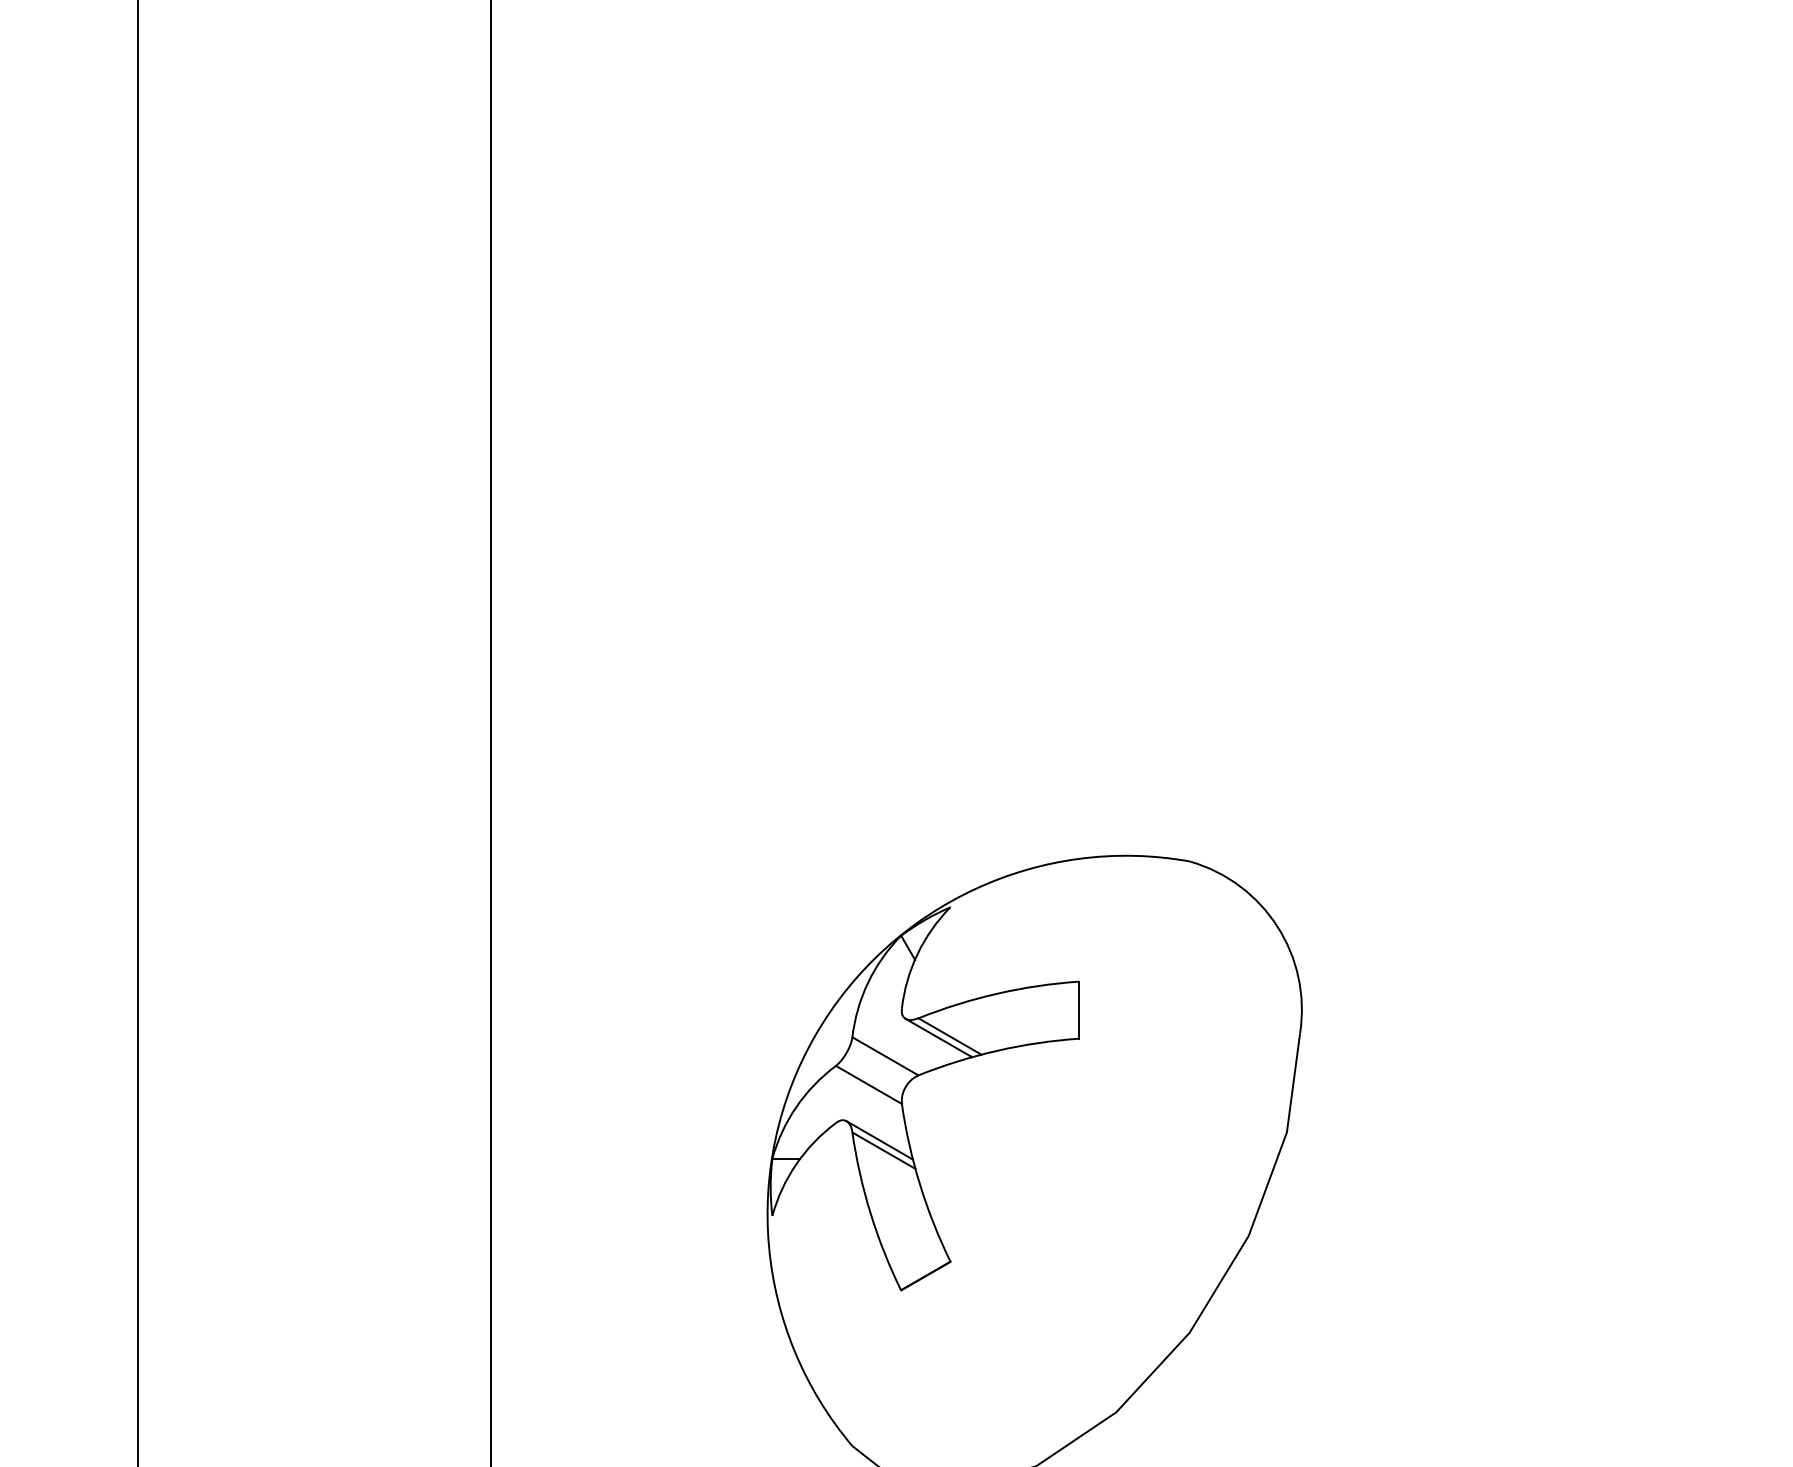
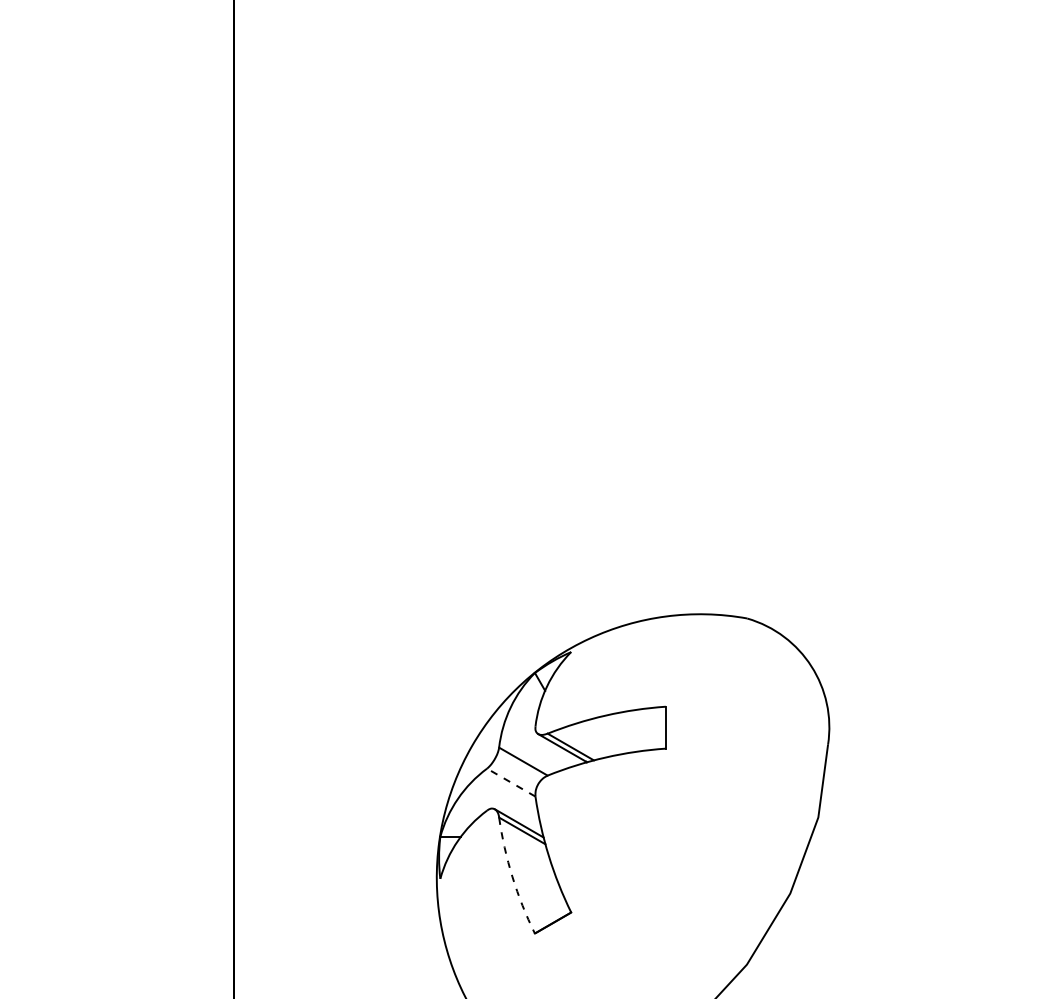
line: (868, 1084) -> (510, 782), solid -> dashed
arc: (870, 1213) -> (512, 877), solid -> dashed

